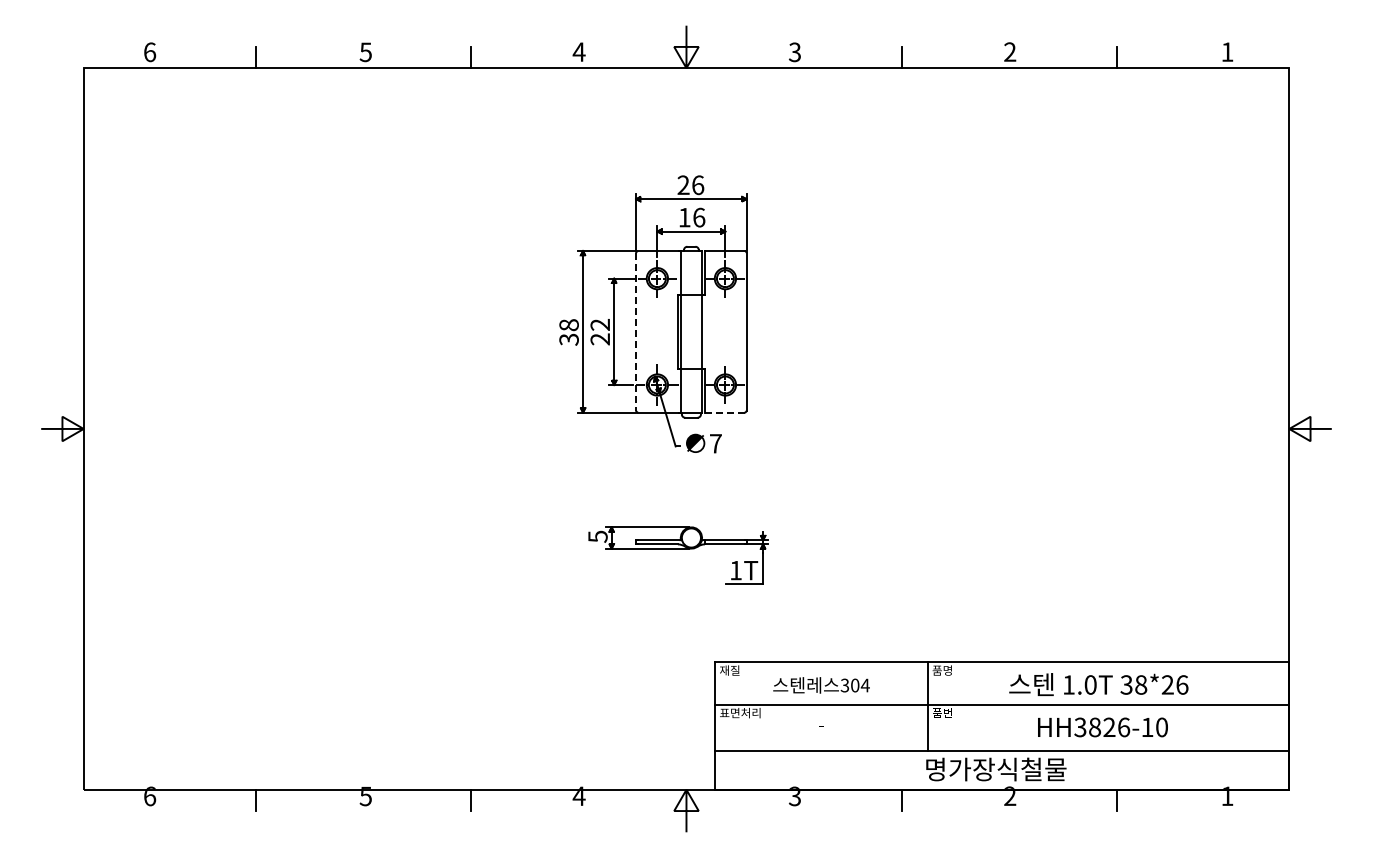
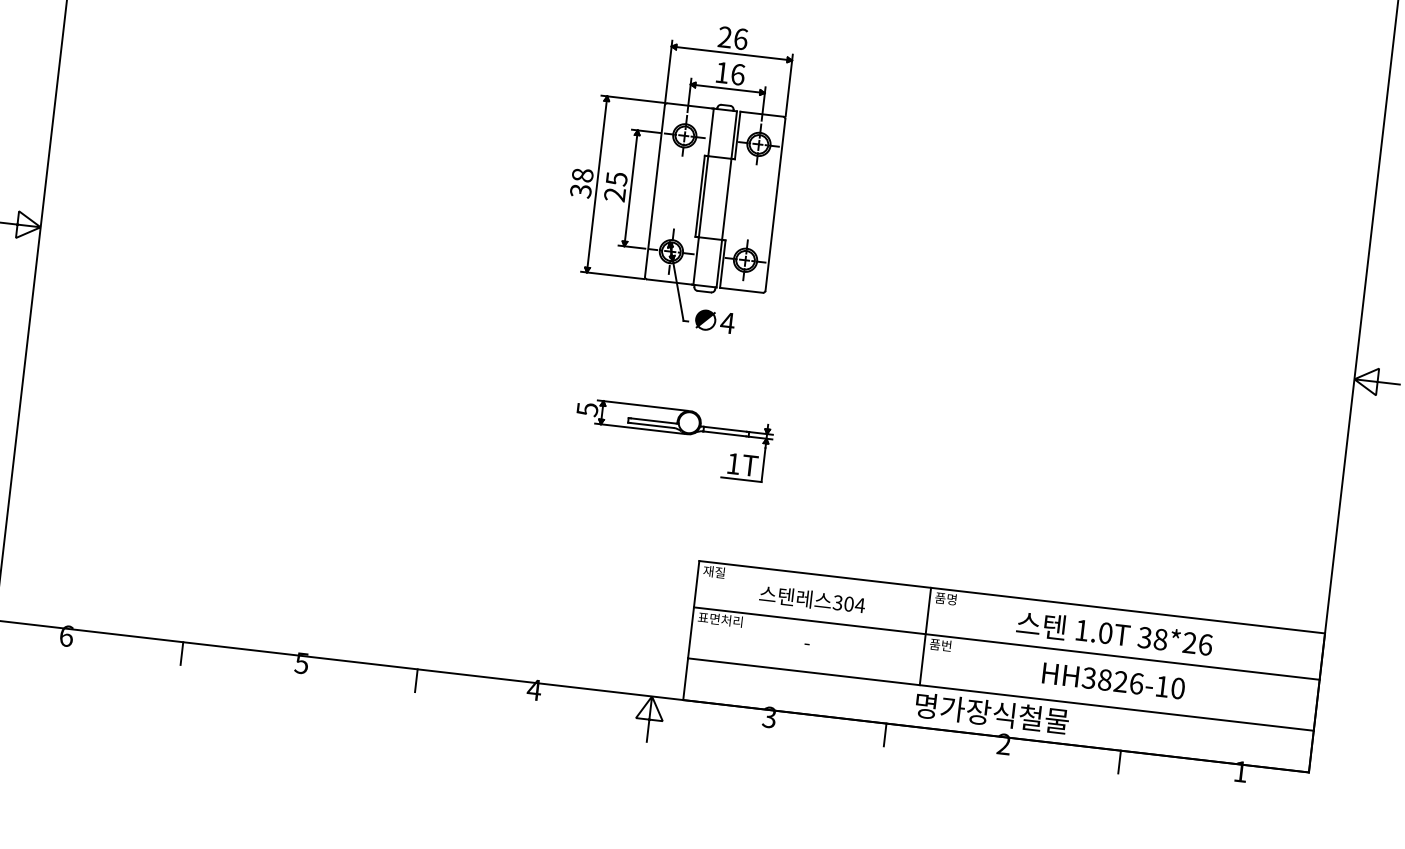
text: (600, 325) -> (616, 179), 22 -> 25
line: (636, 331) -> (655, 190), dashed -> solid
line: (724, 412) -> (741, 290), dashed -> solid
text: (715, 443) -> (727, 322), 7 -> 4

